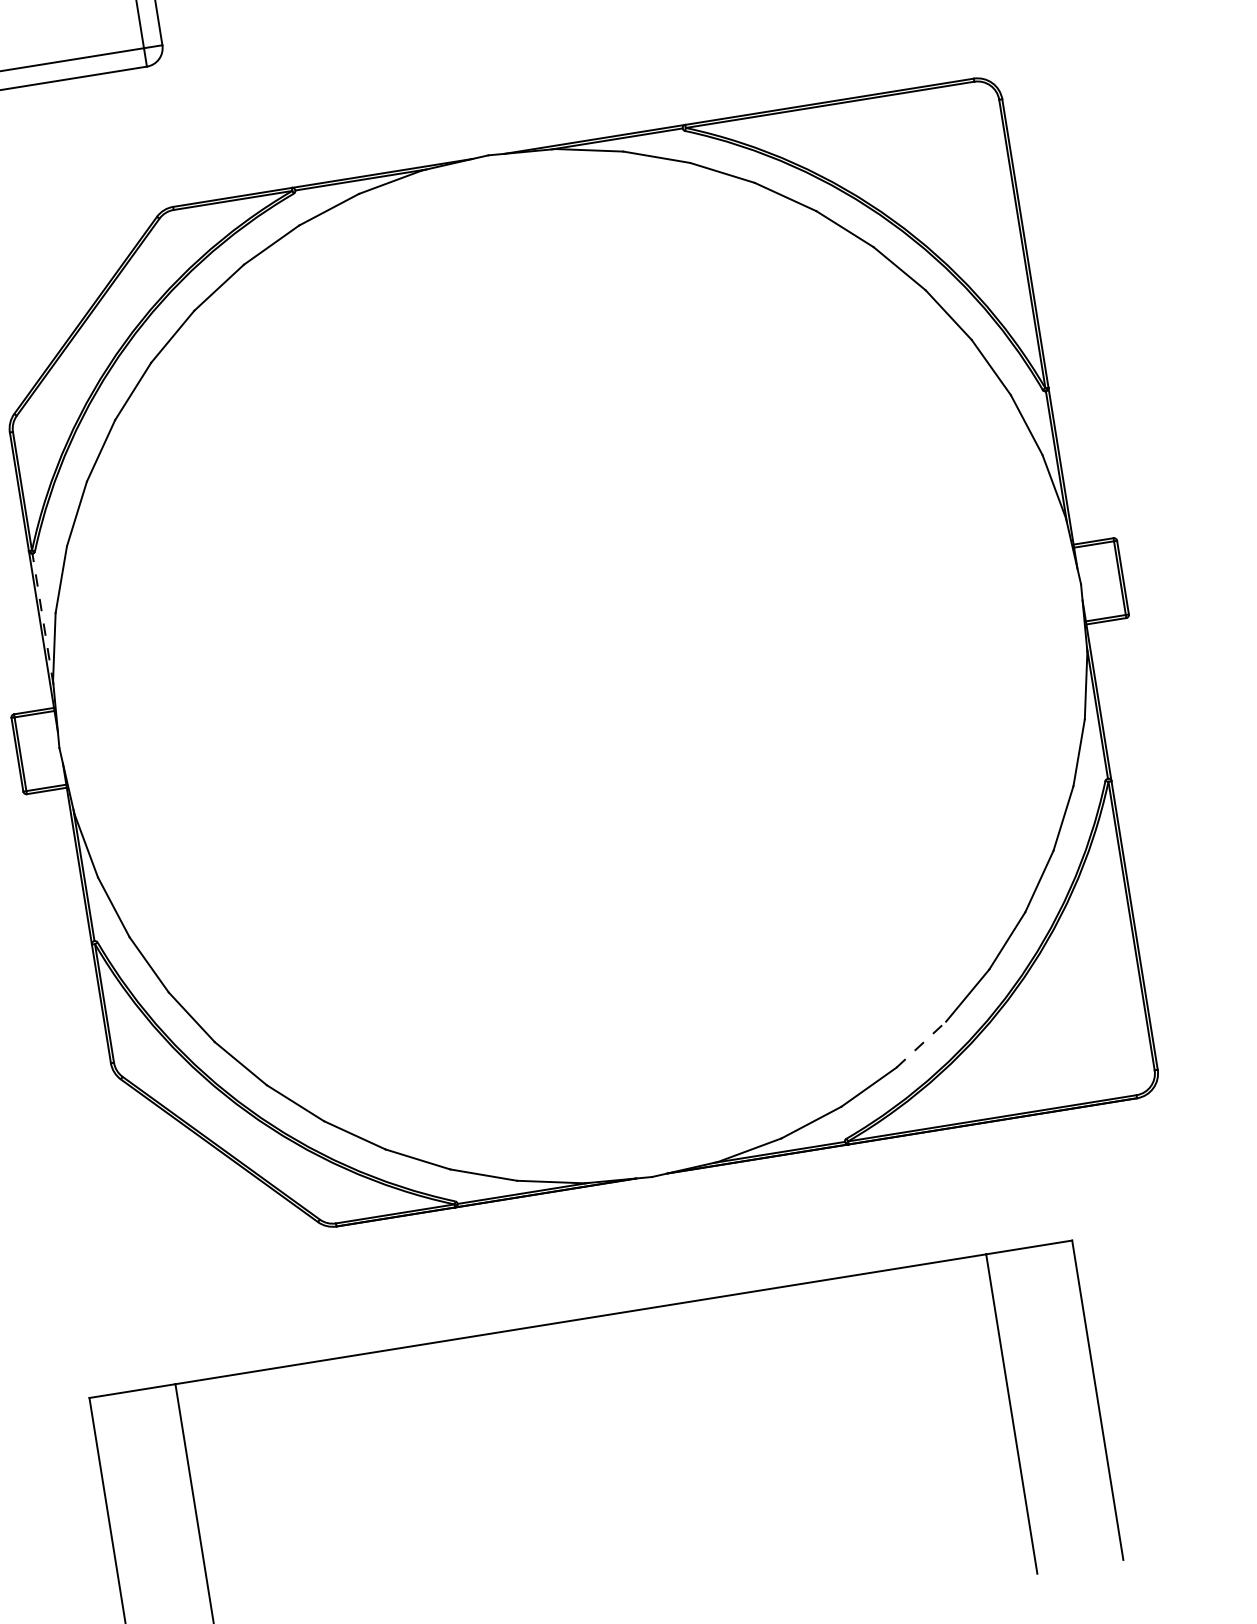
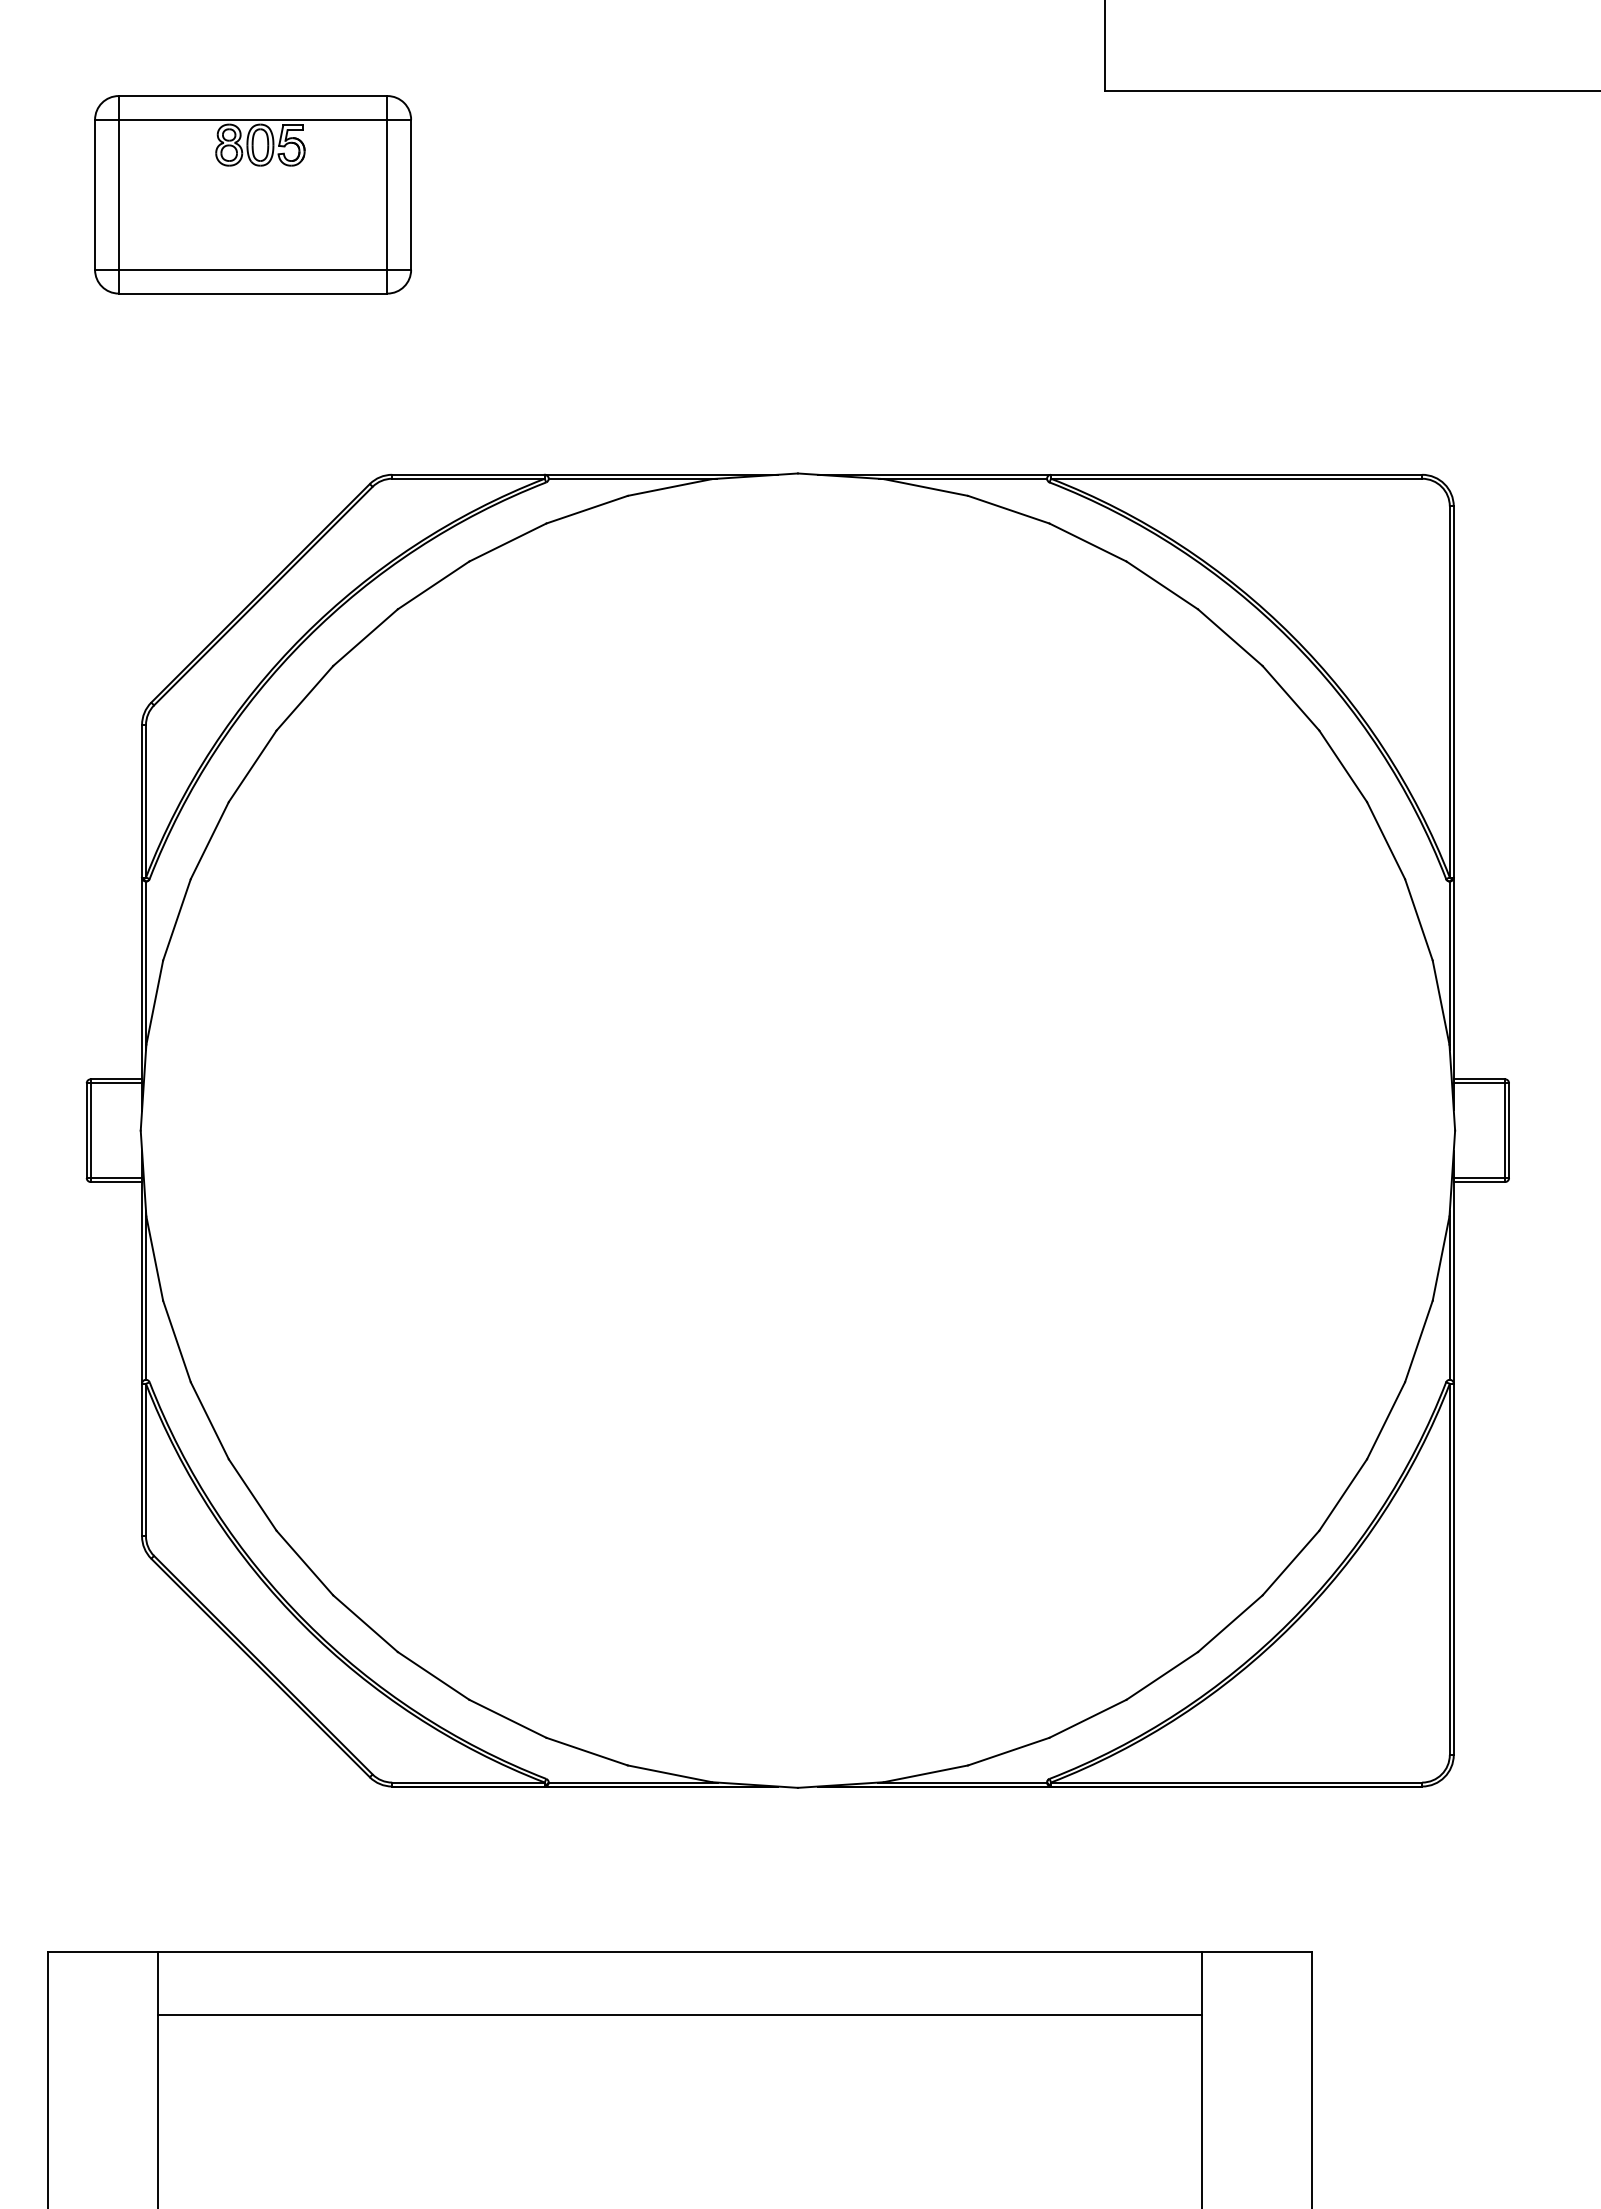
line: (43, 618) -> (146, 965), dashed -> solid
line: (921, 1044) -> (1162, 1675), dashed -> solid
line: (588, 1368) -> (679, 2015), added

